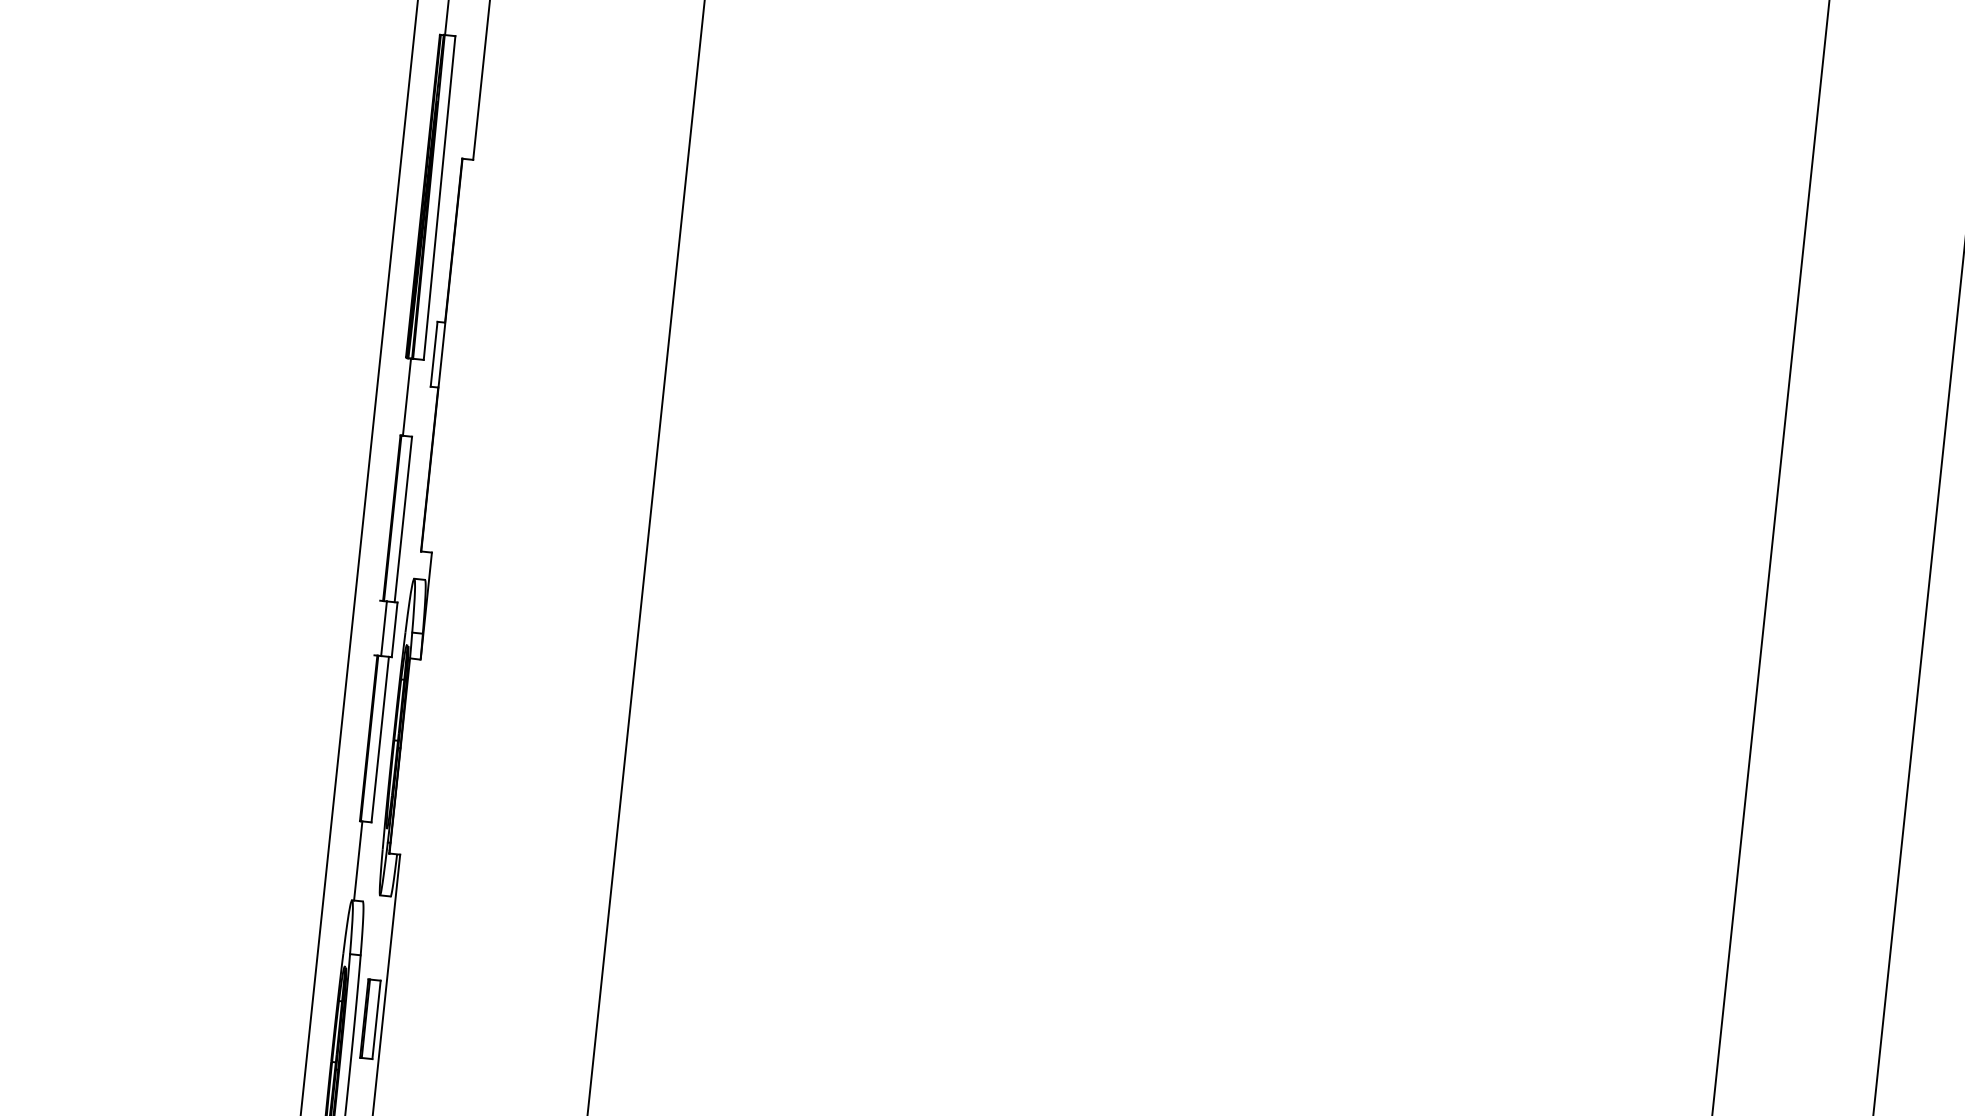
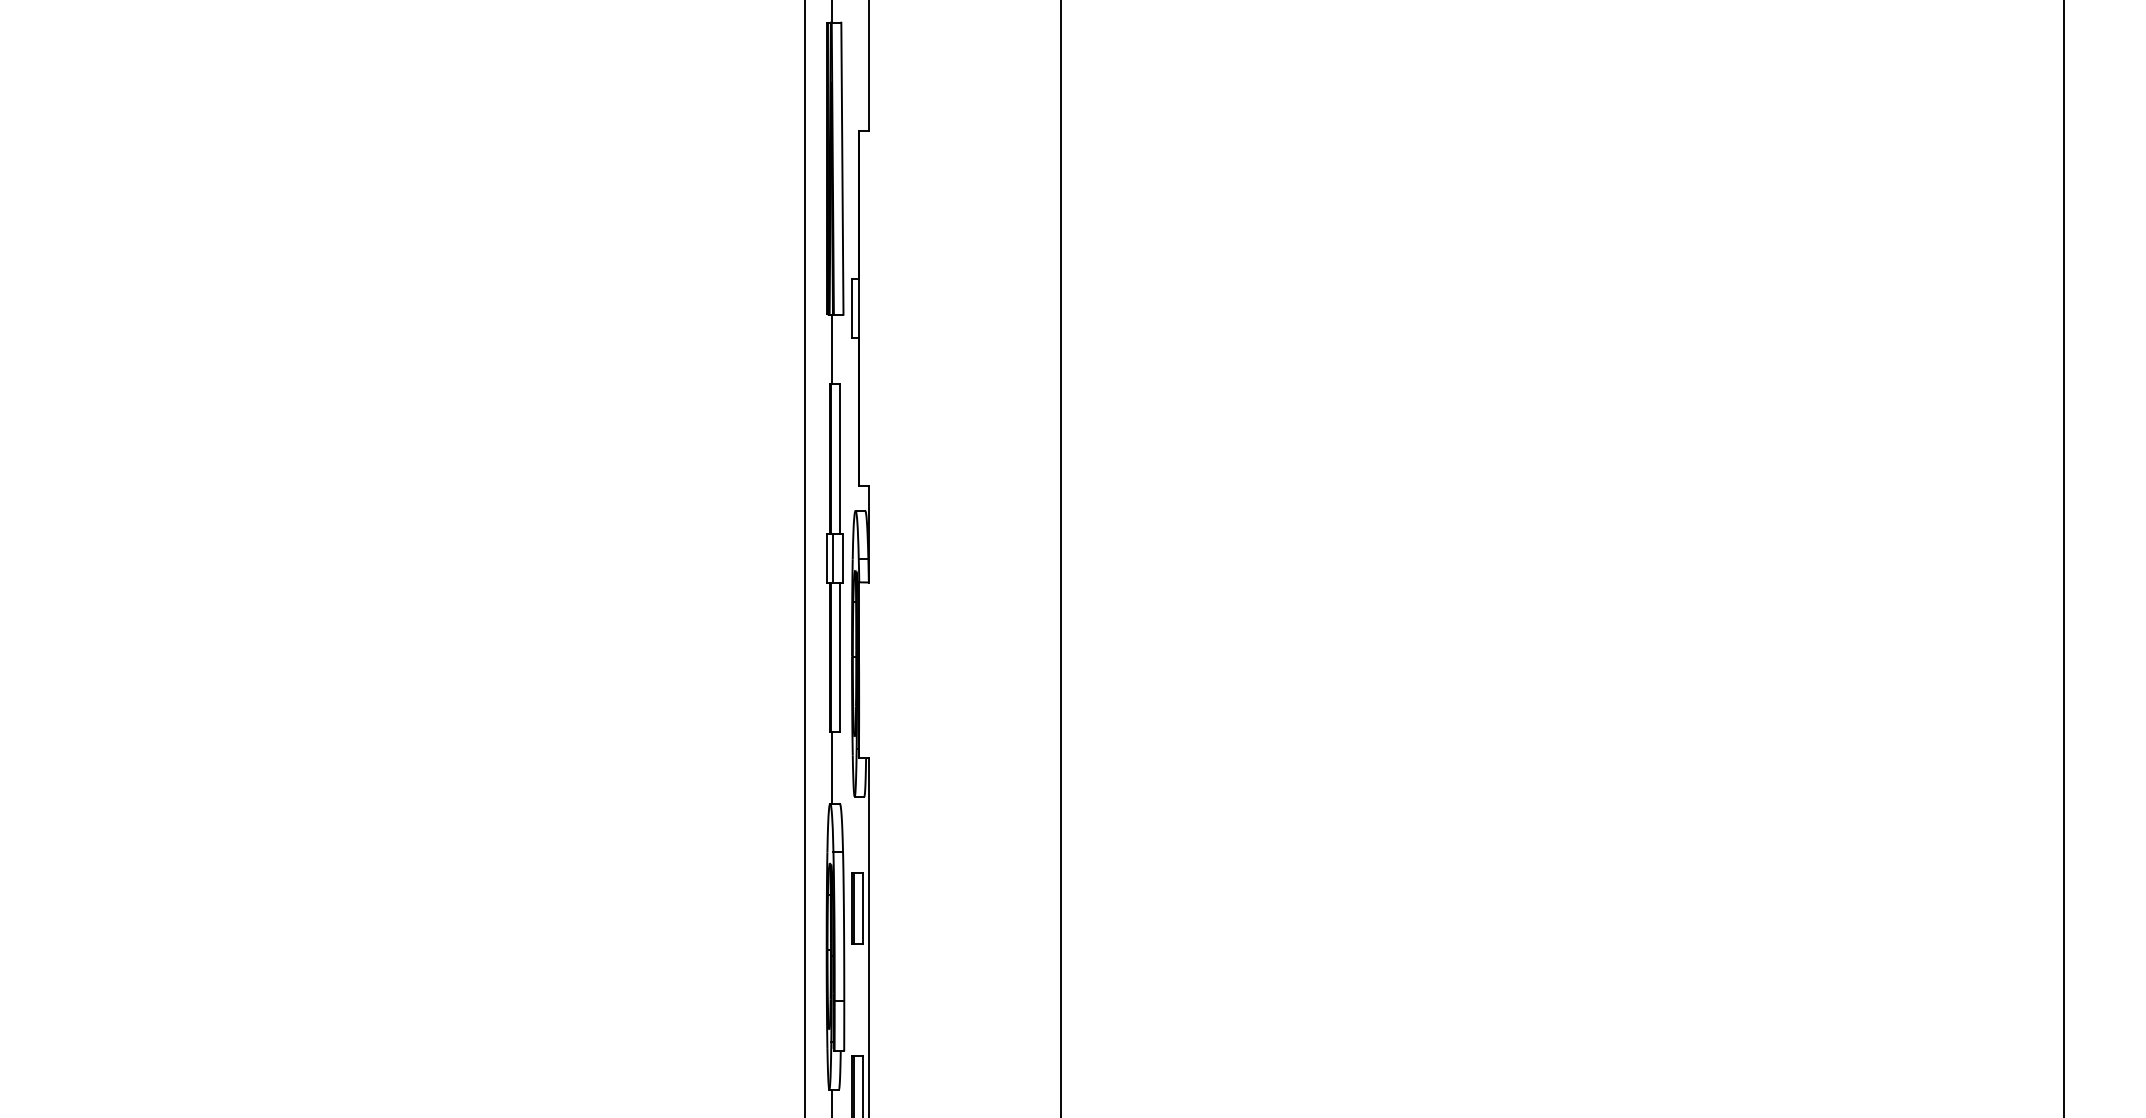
line: (377, 627) -> (827, 557), added

